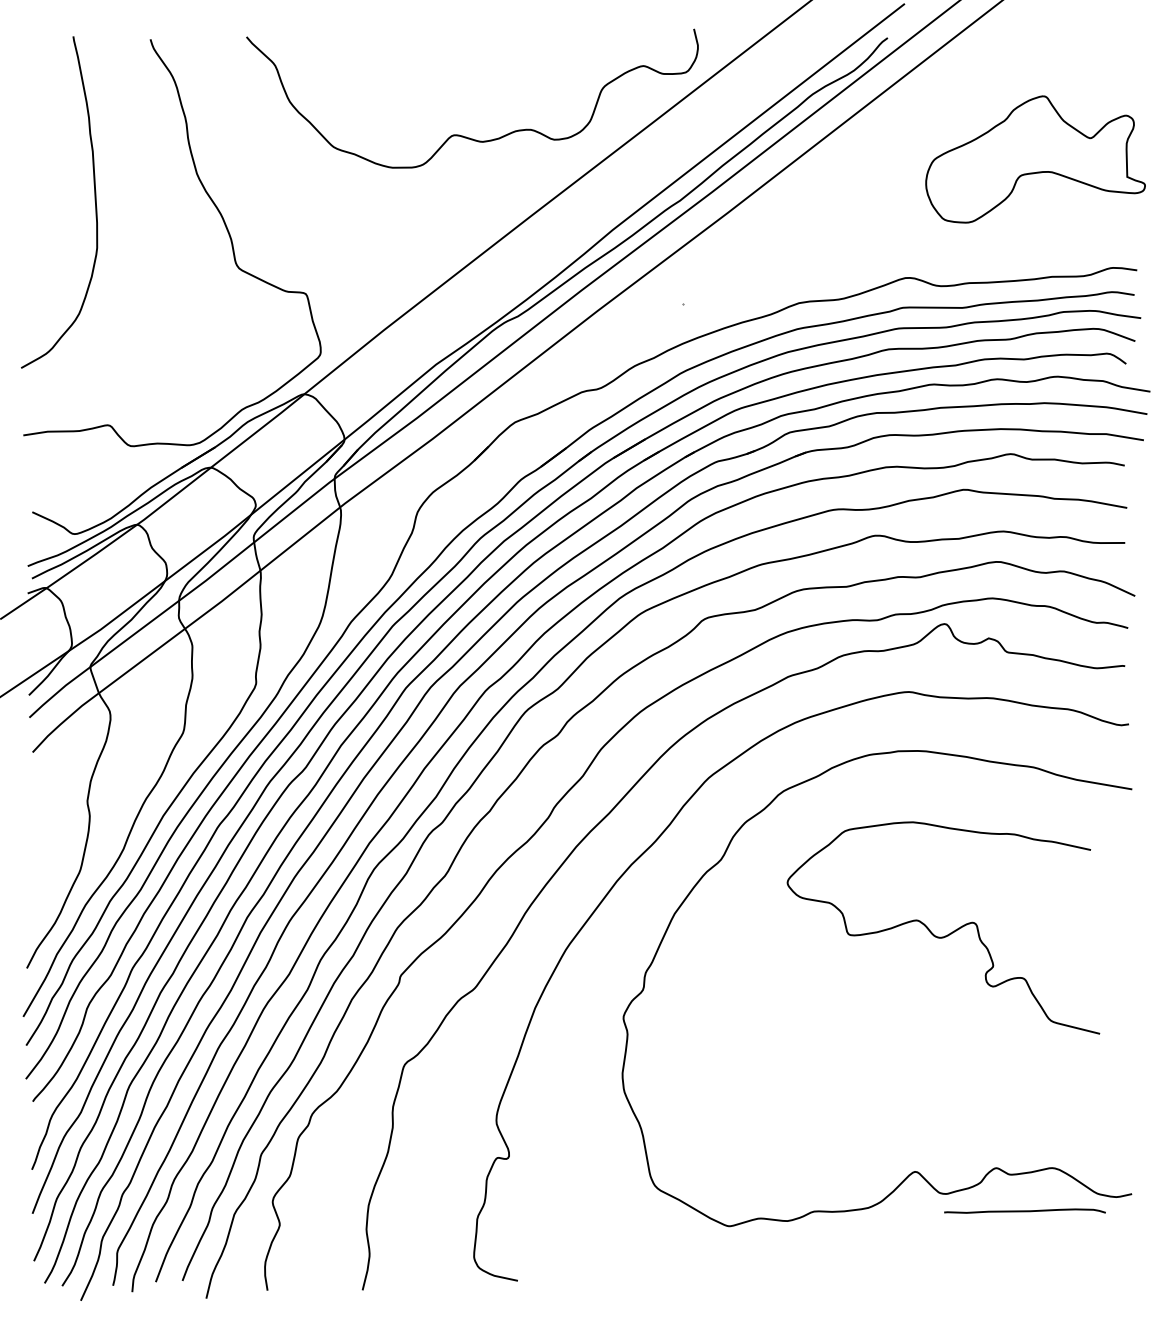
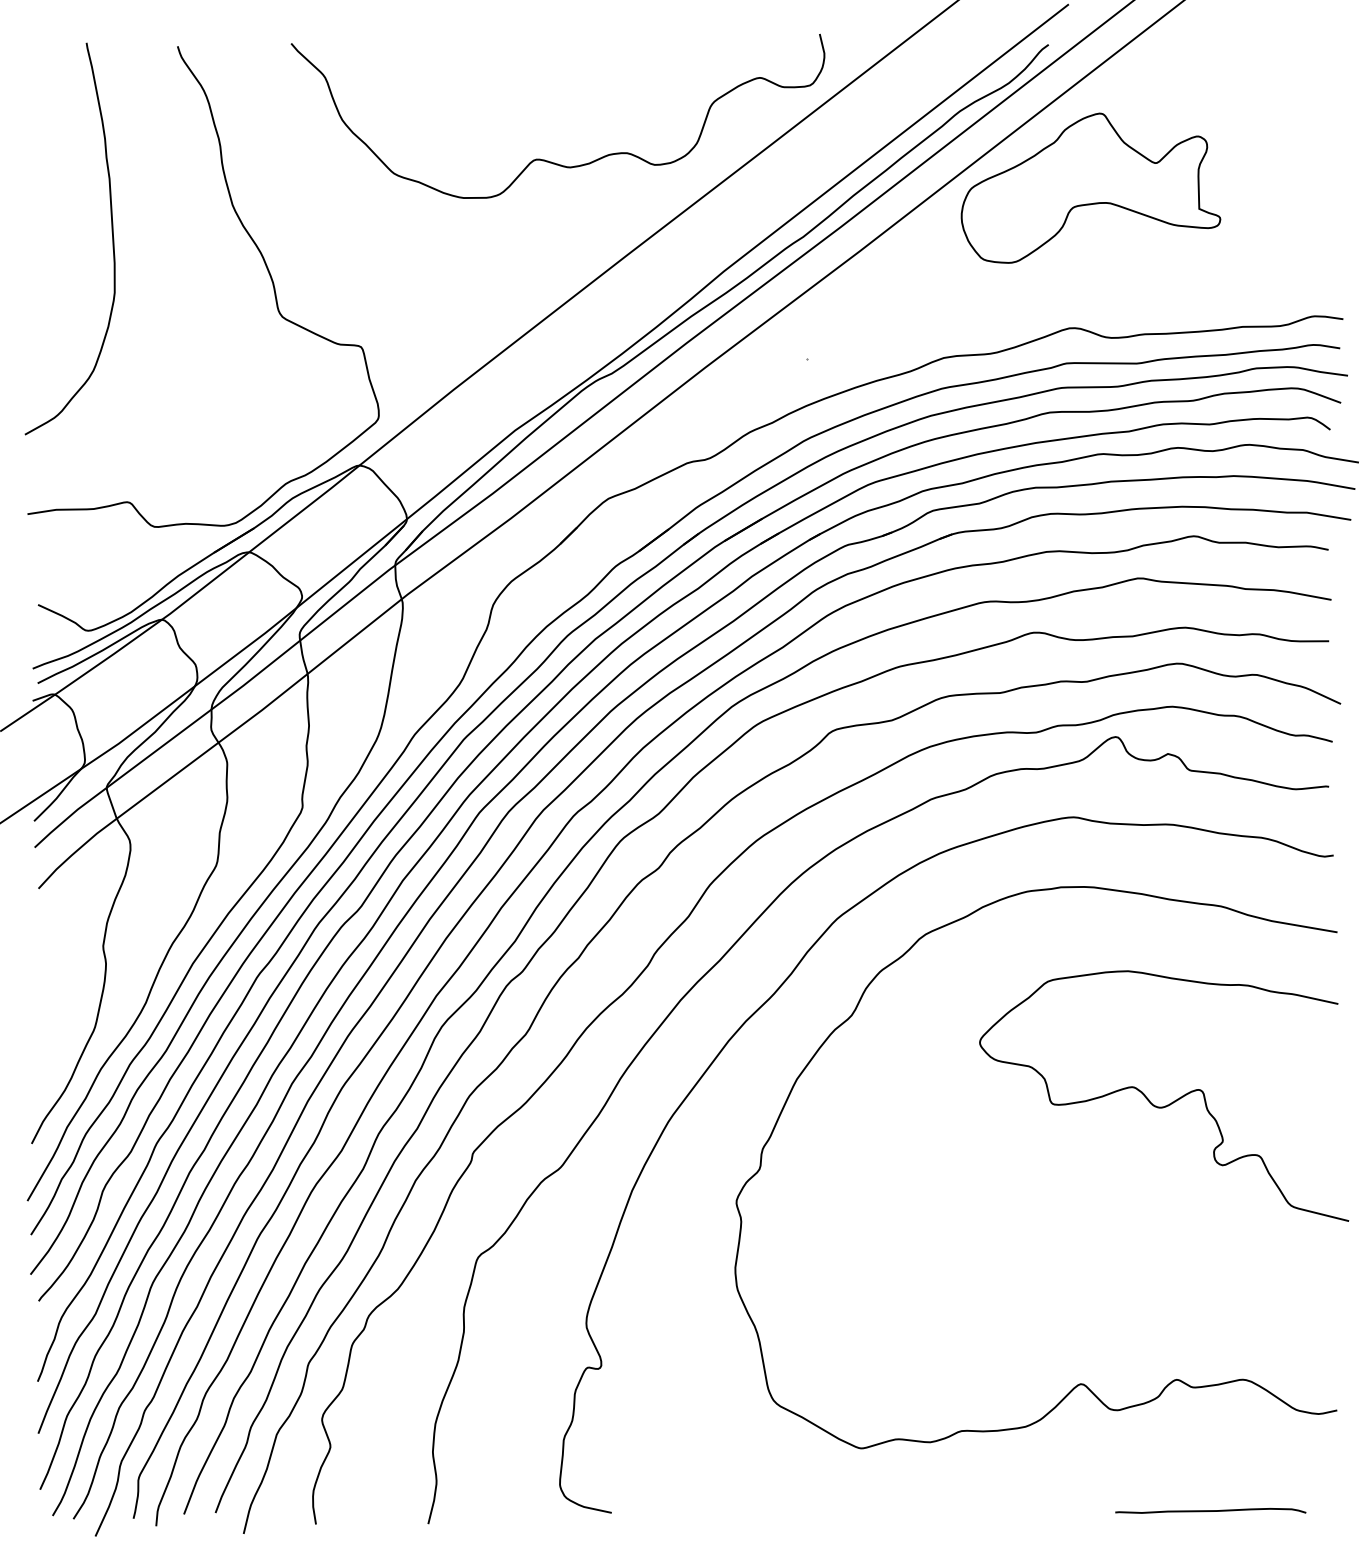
part: (1035, 159) -> (1090, 188), moved
curve: (947, 934) -> (1168, 1103), moved
curve: (1024, 1210) -> (1210, 1510), moved

